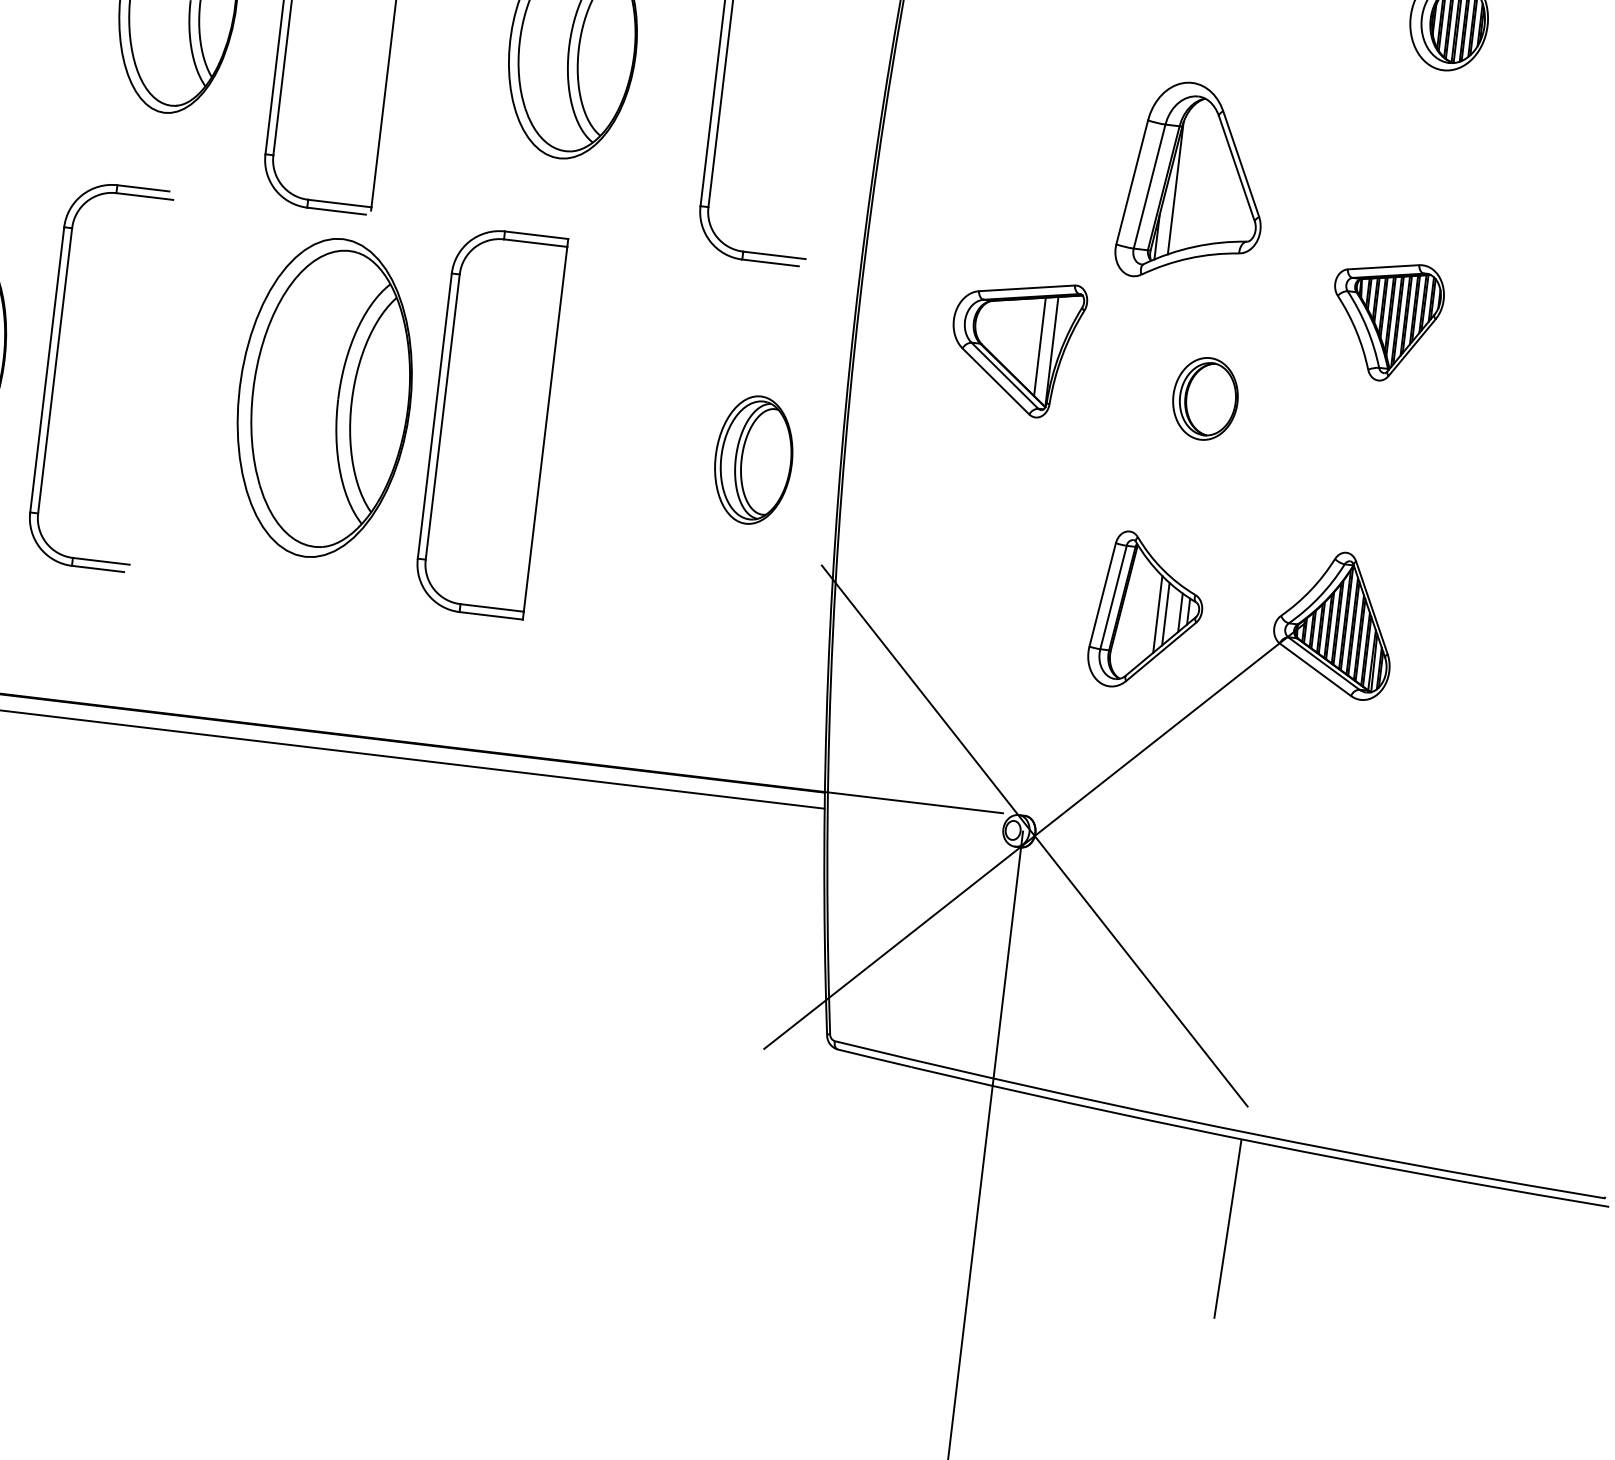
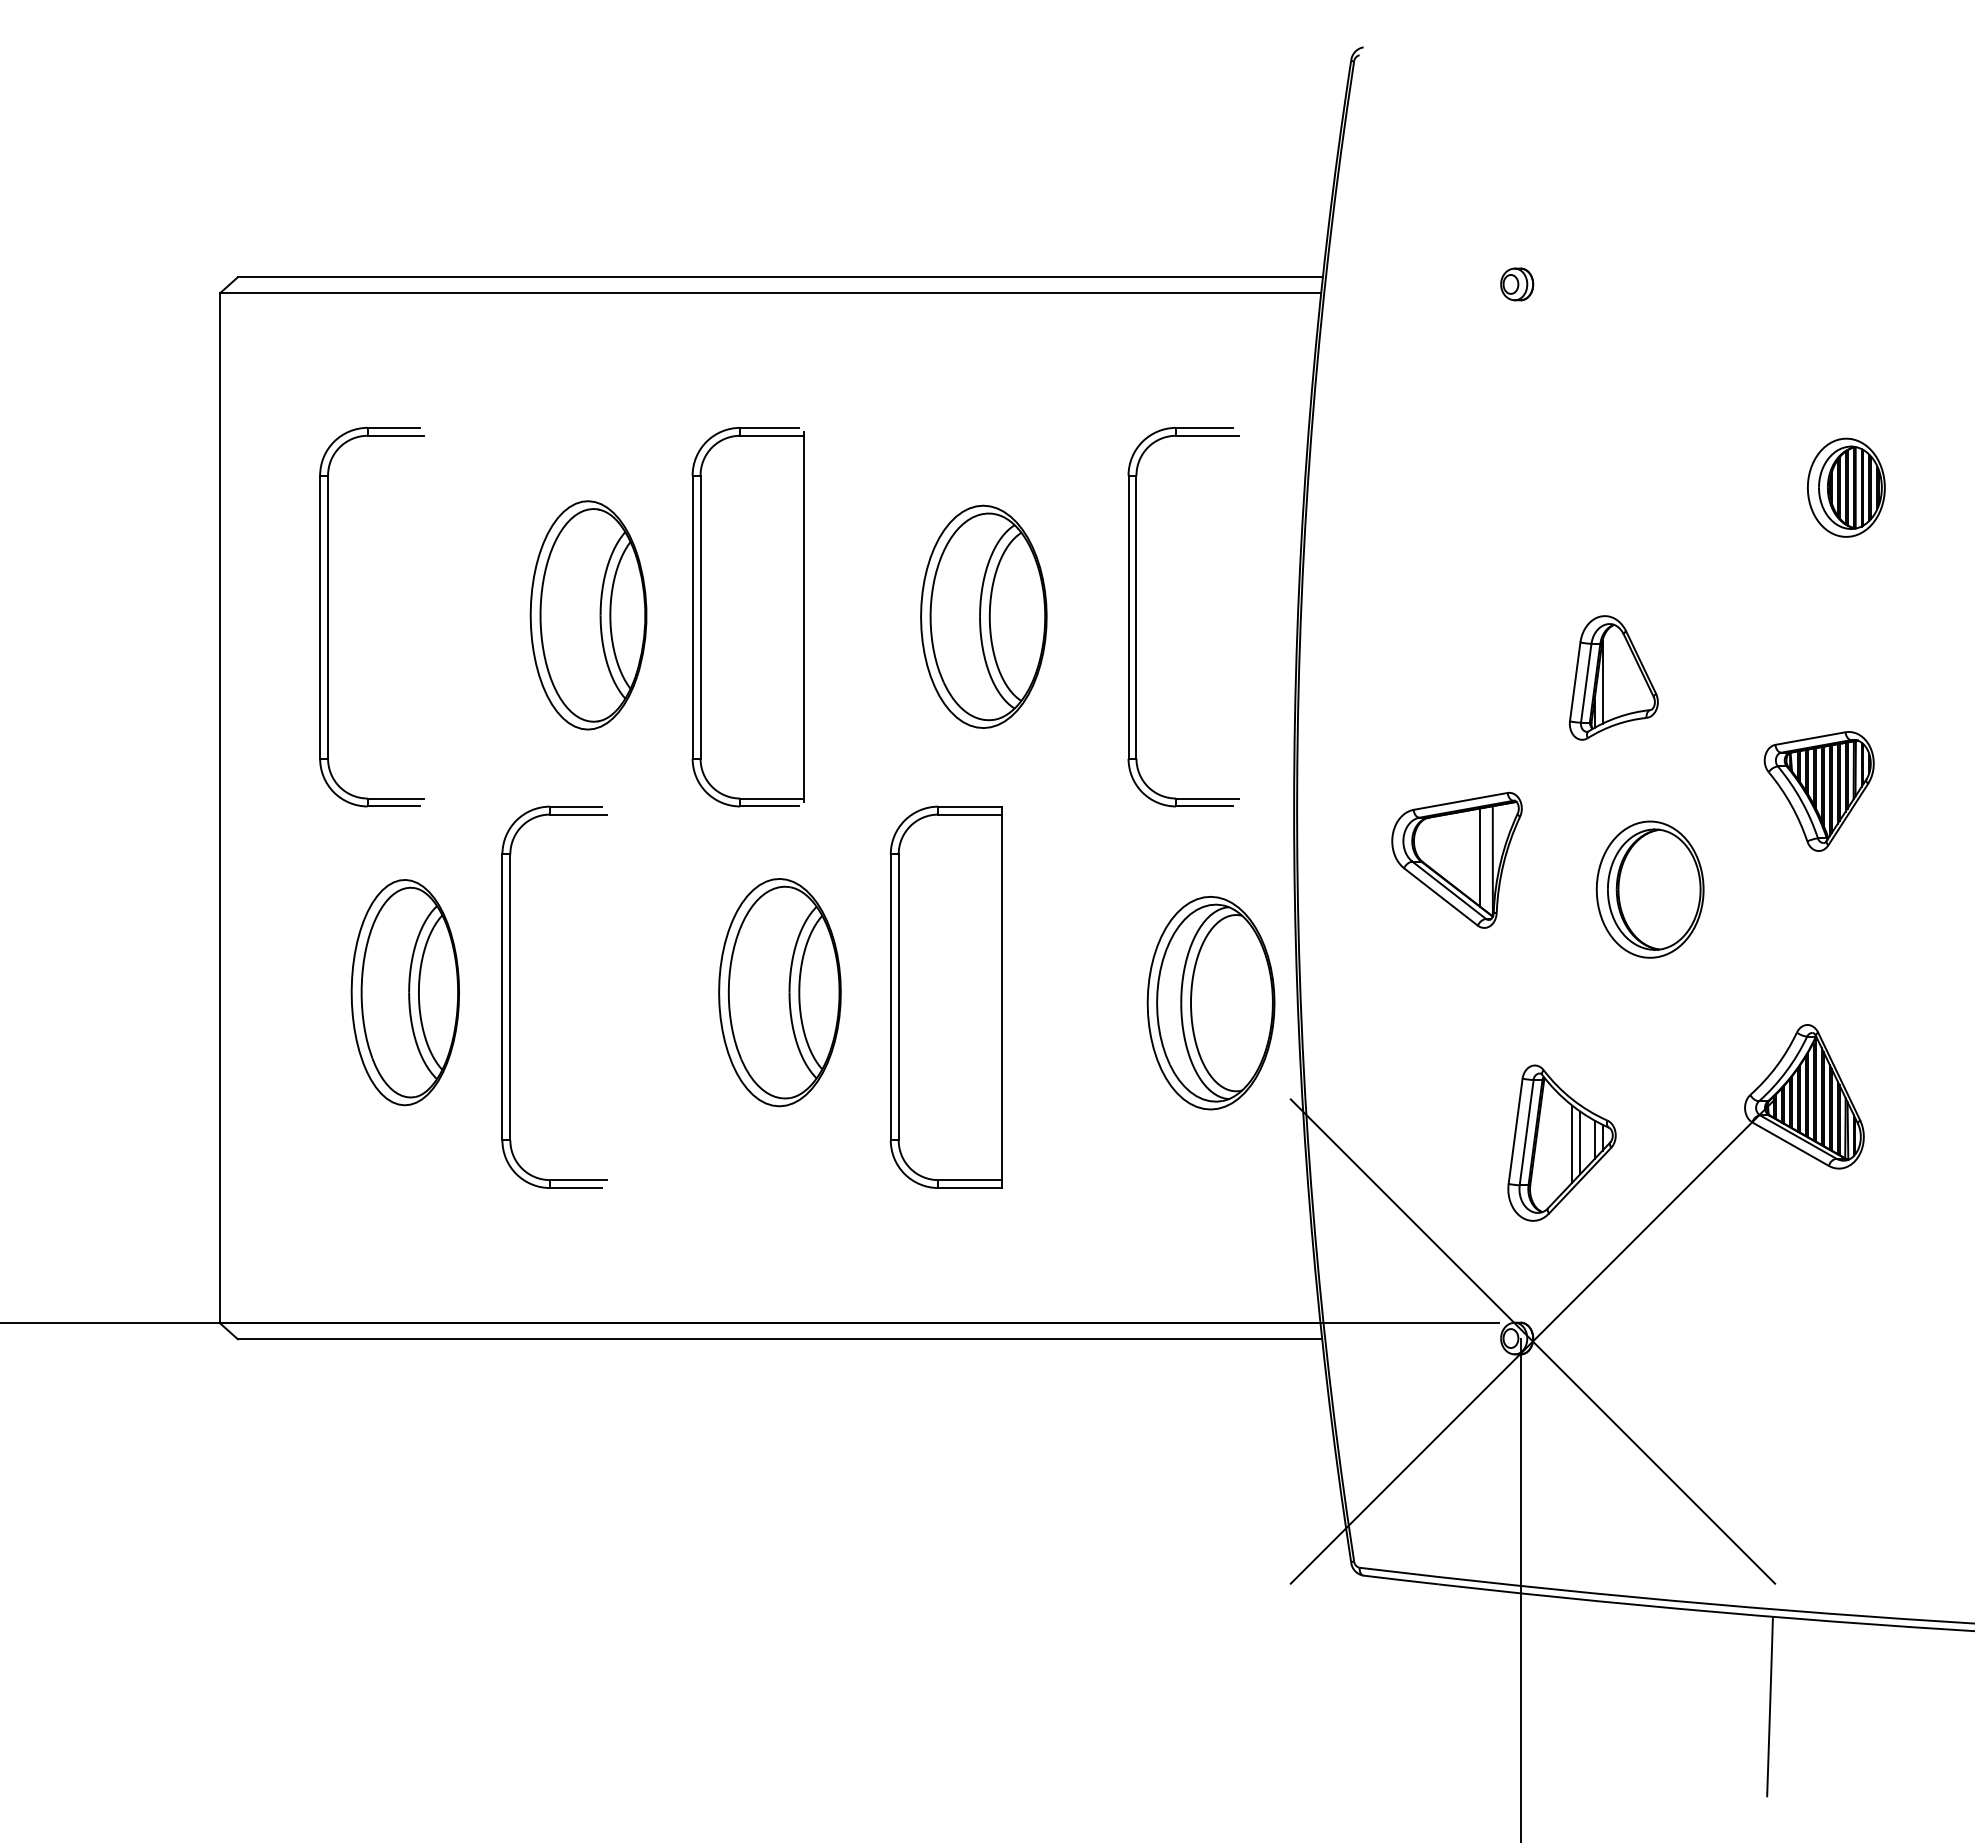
part: (1194, 182) -> (1613, 677), size x0.62
part: (324, 398) -> (779, 992), size x0.71
part: (1204, 398) -> (1649, 889), size x1.67
part: (753, 460) -> (1210, 1003), size x1.67
part: (1147, 611) -> (1561, 1142), moved

